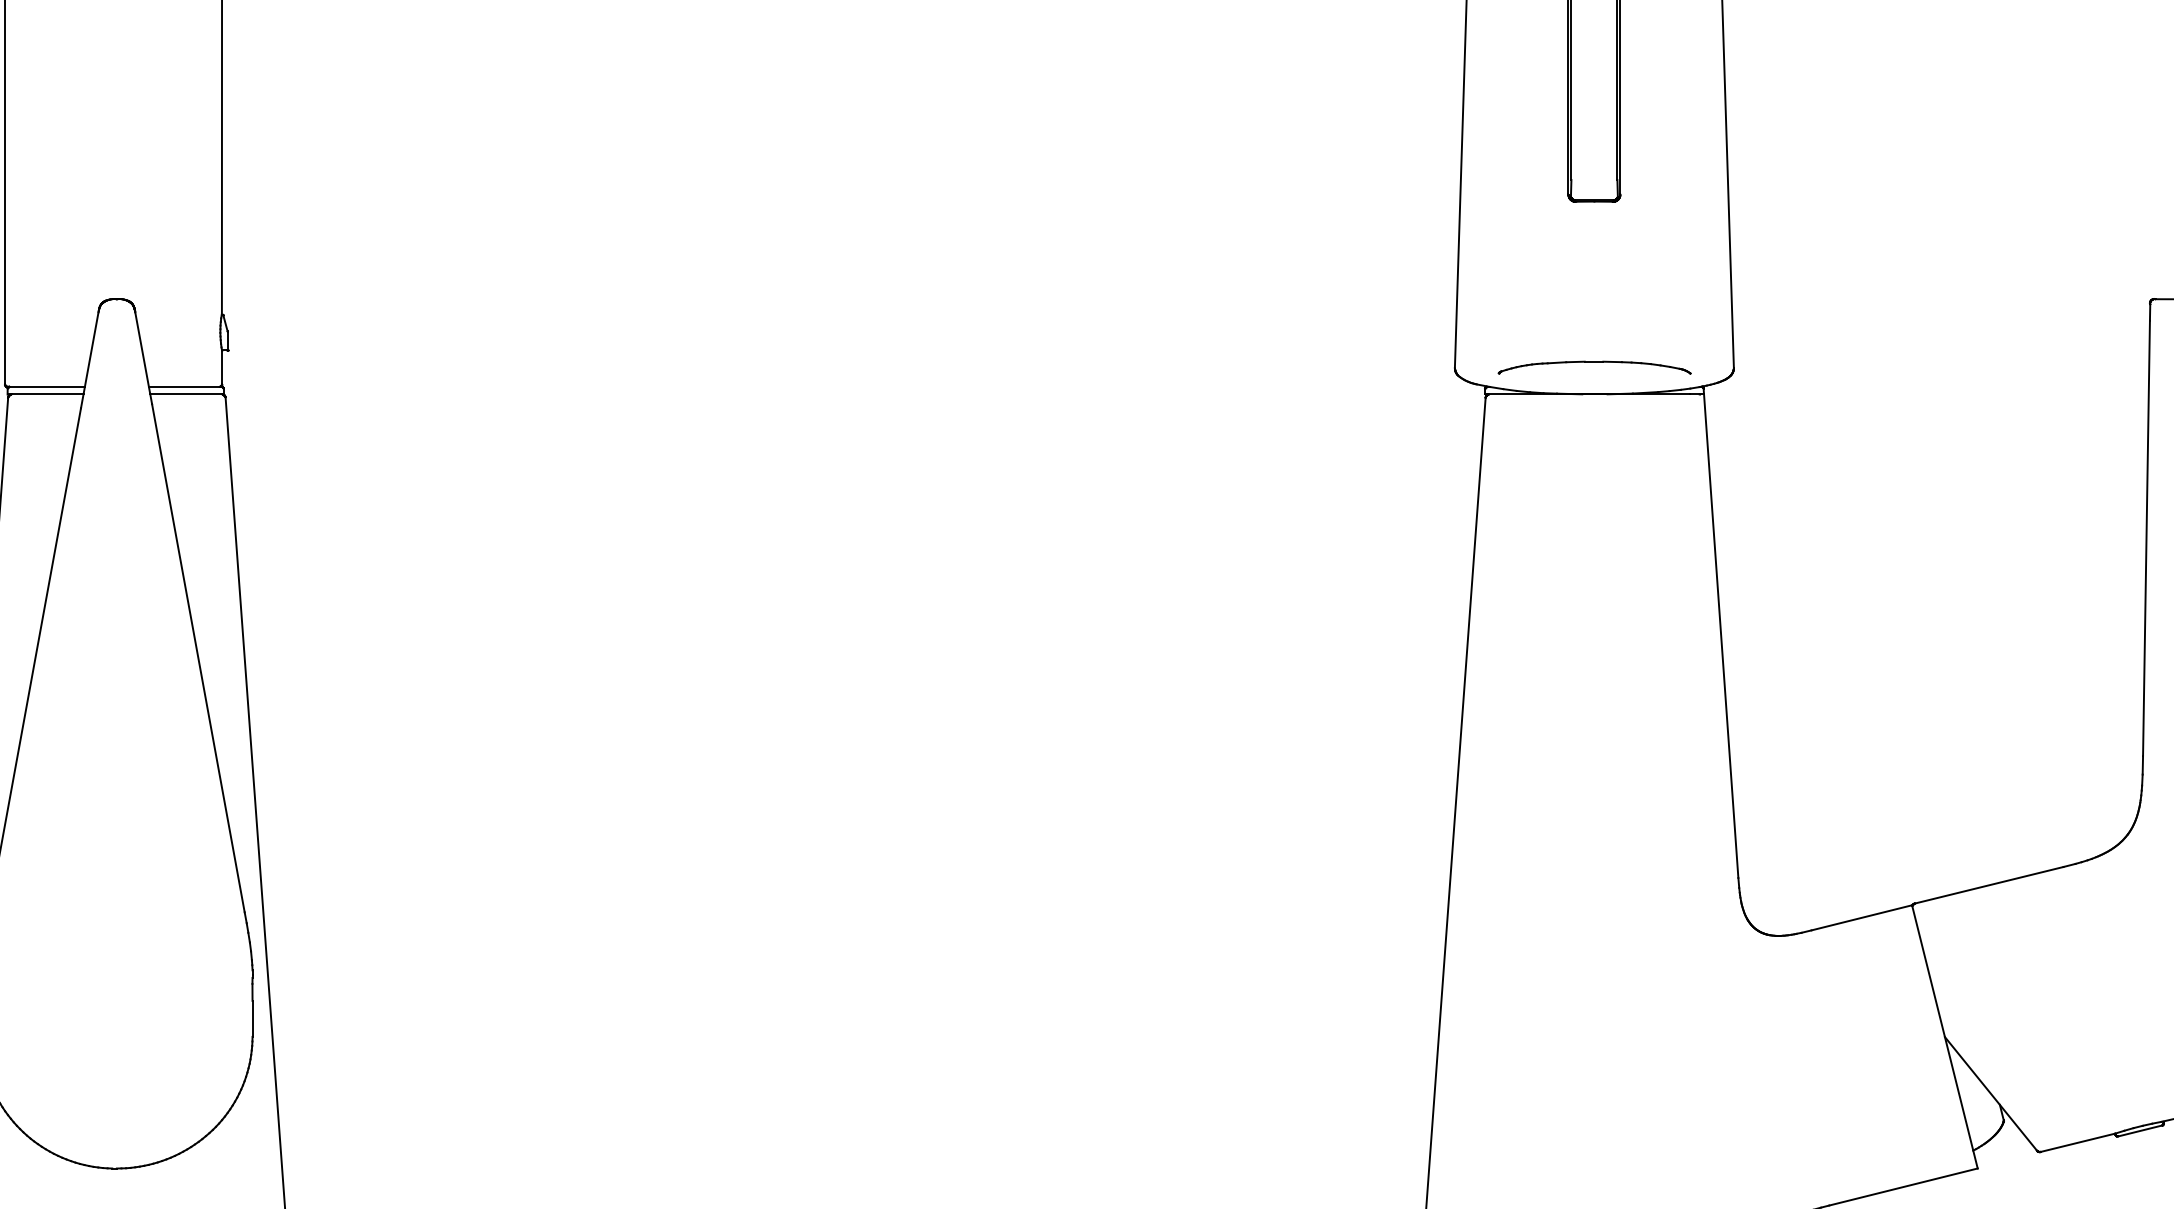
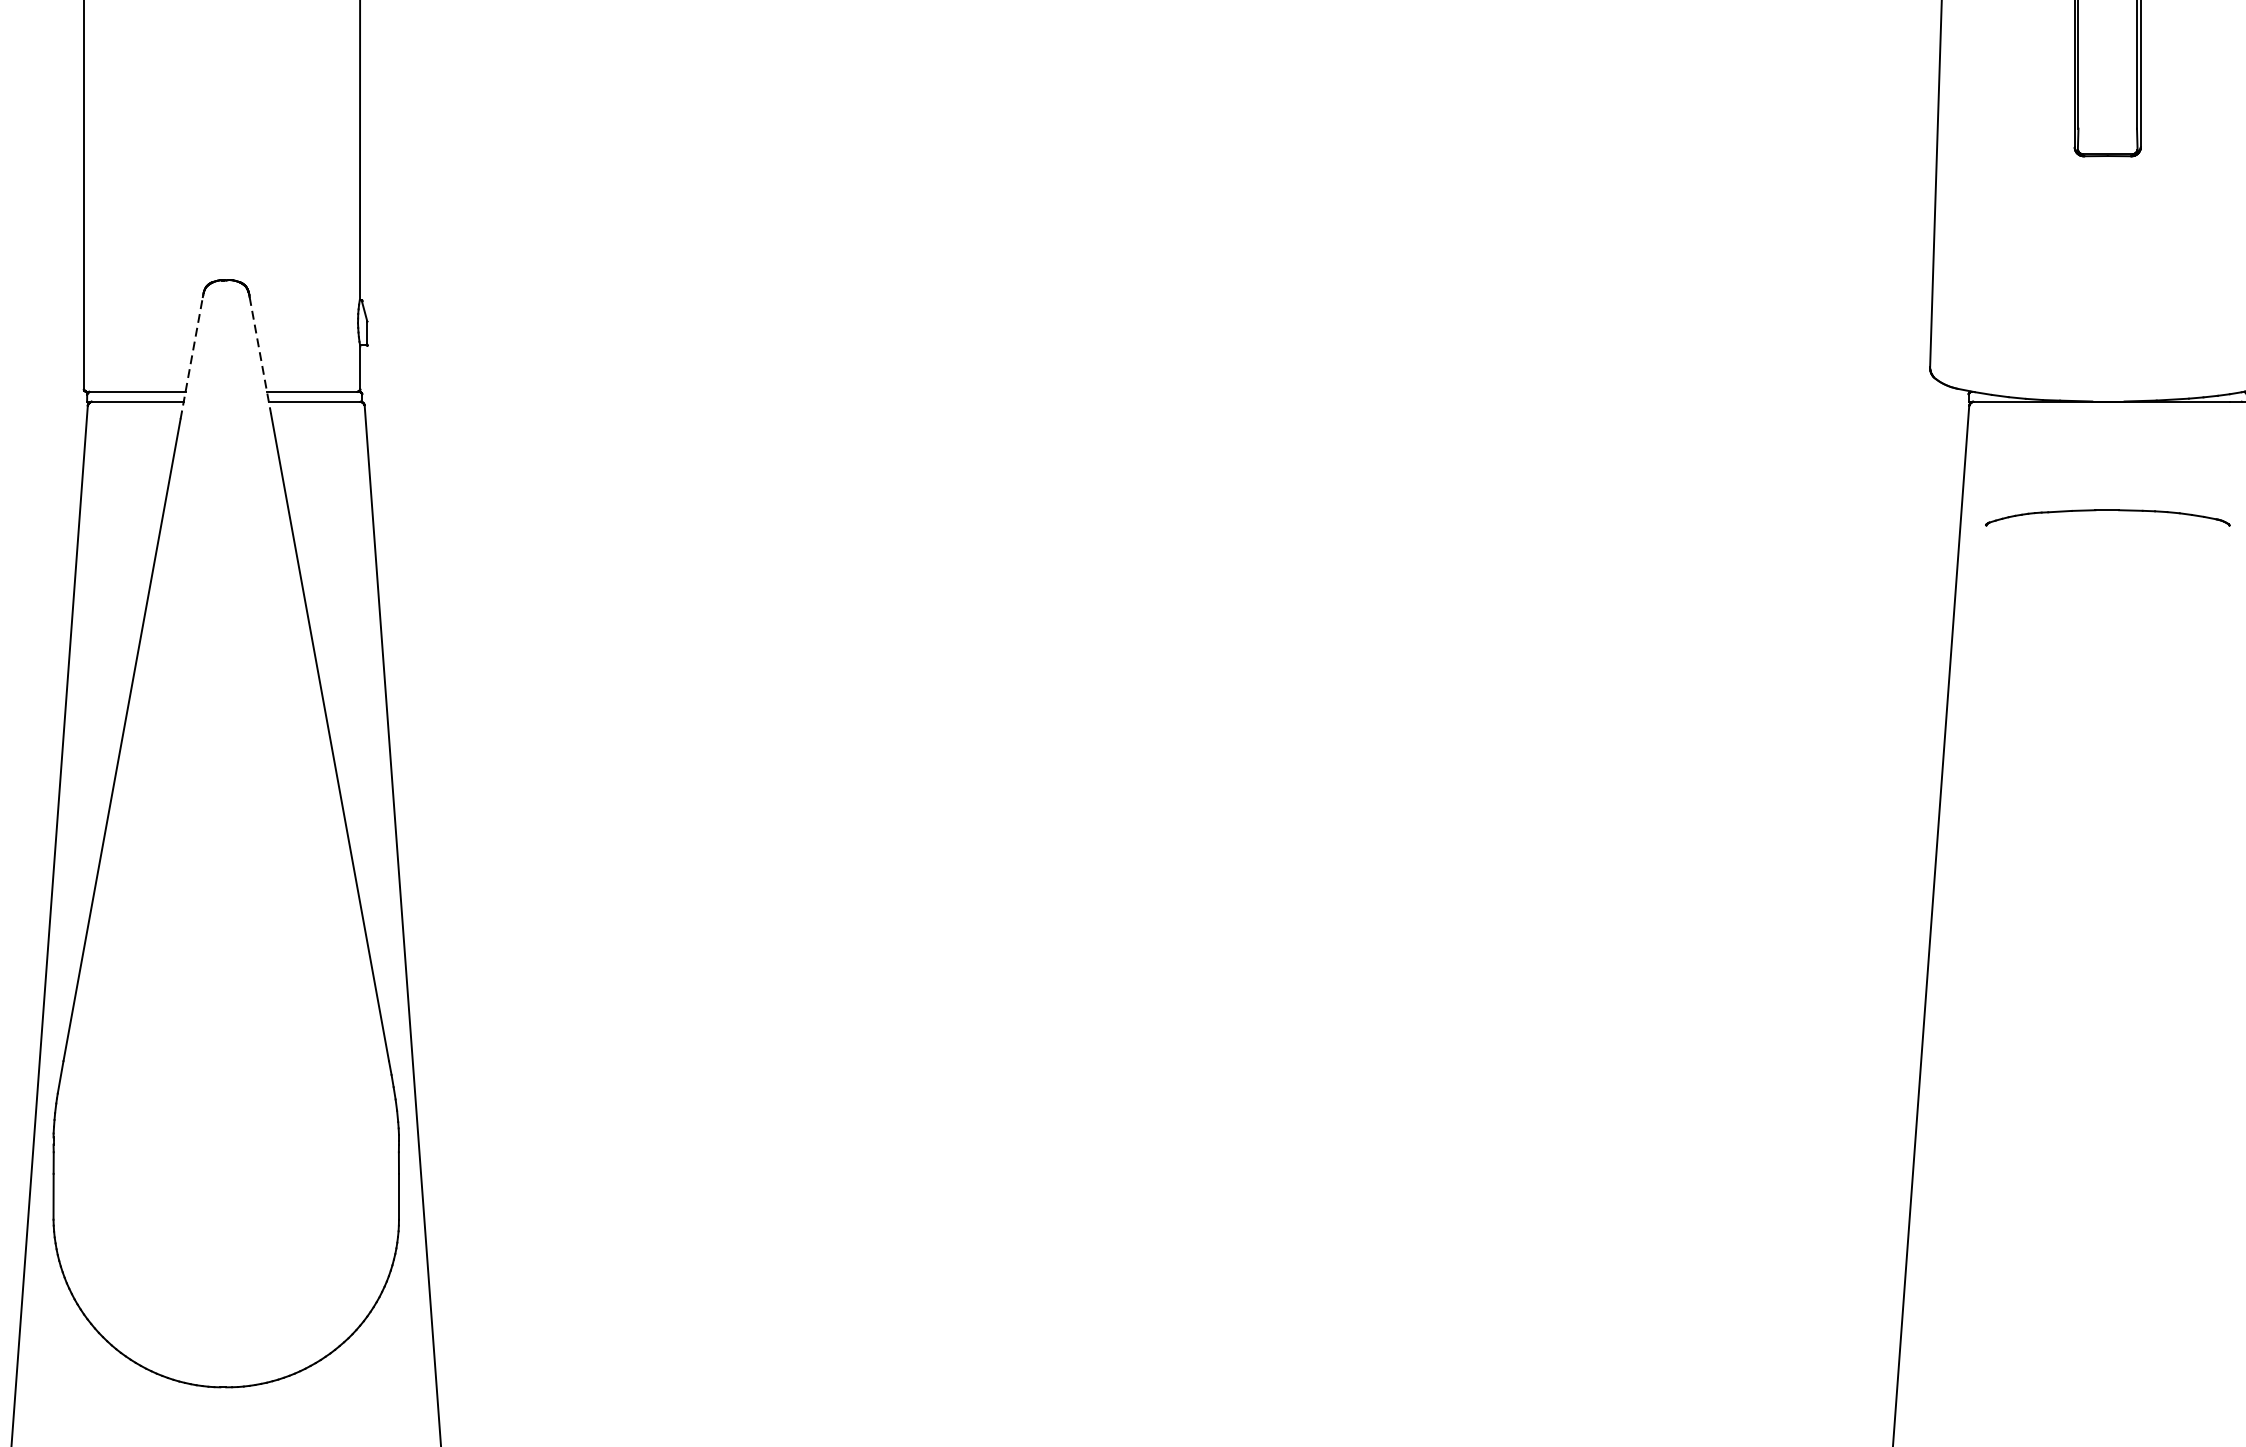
line: (143, 358) -> (260, 355), solid -> dashed
line: (89, 360) -> (191, 358), solid -> dashed
part: (1594, 367) -> (2107, 517), moved

